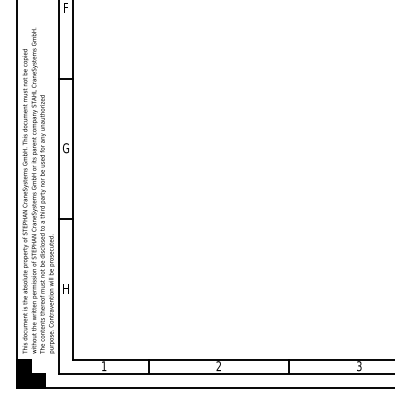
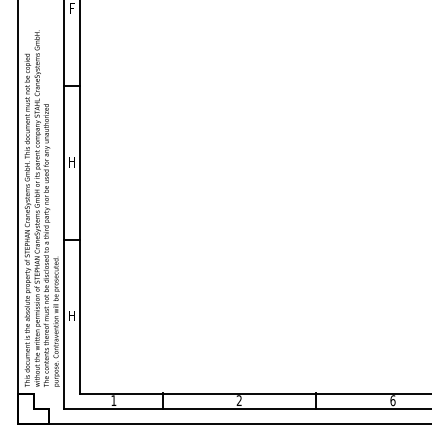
text: (65, 148) -> (71, 162), G -> H
text: (359, 366) -> (393, 400), 3 -> 6
fill: (30, 373) -> (33, 408), removed

